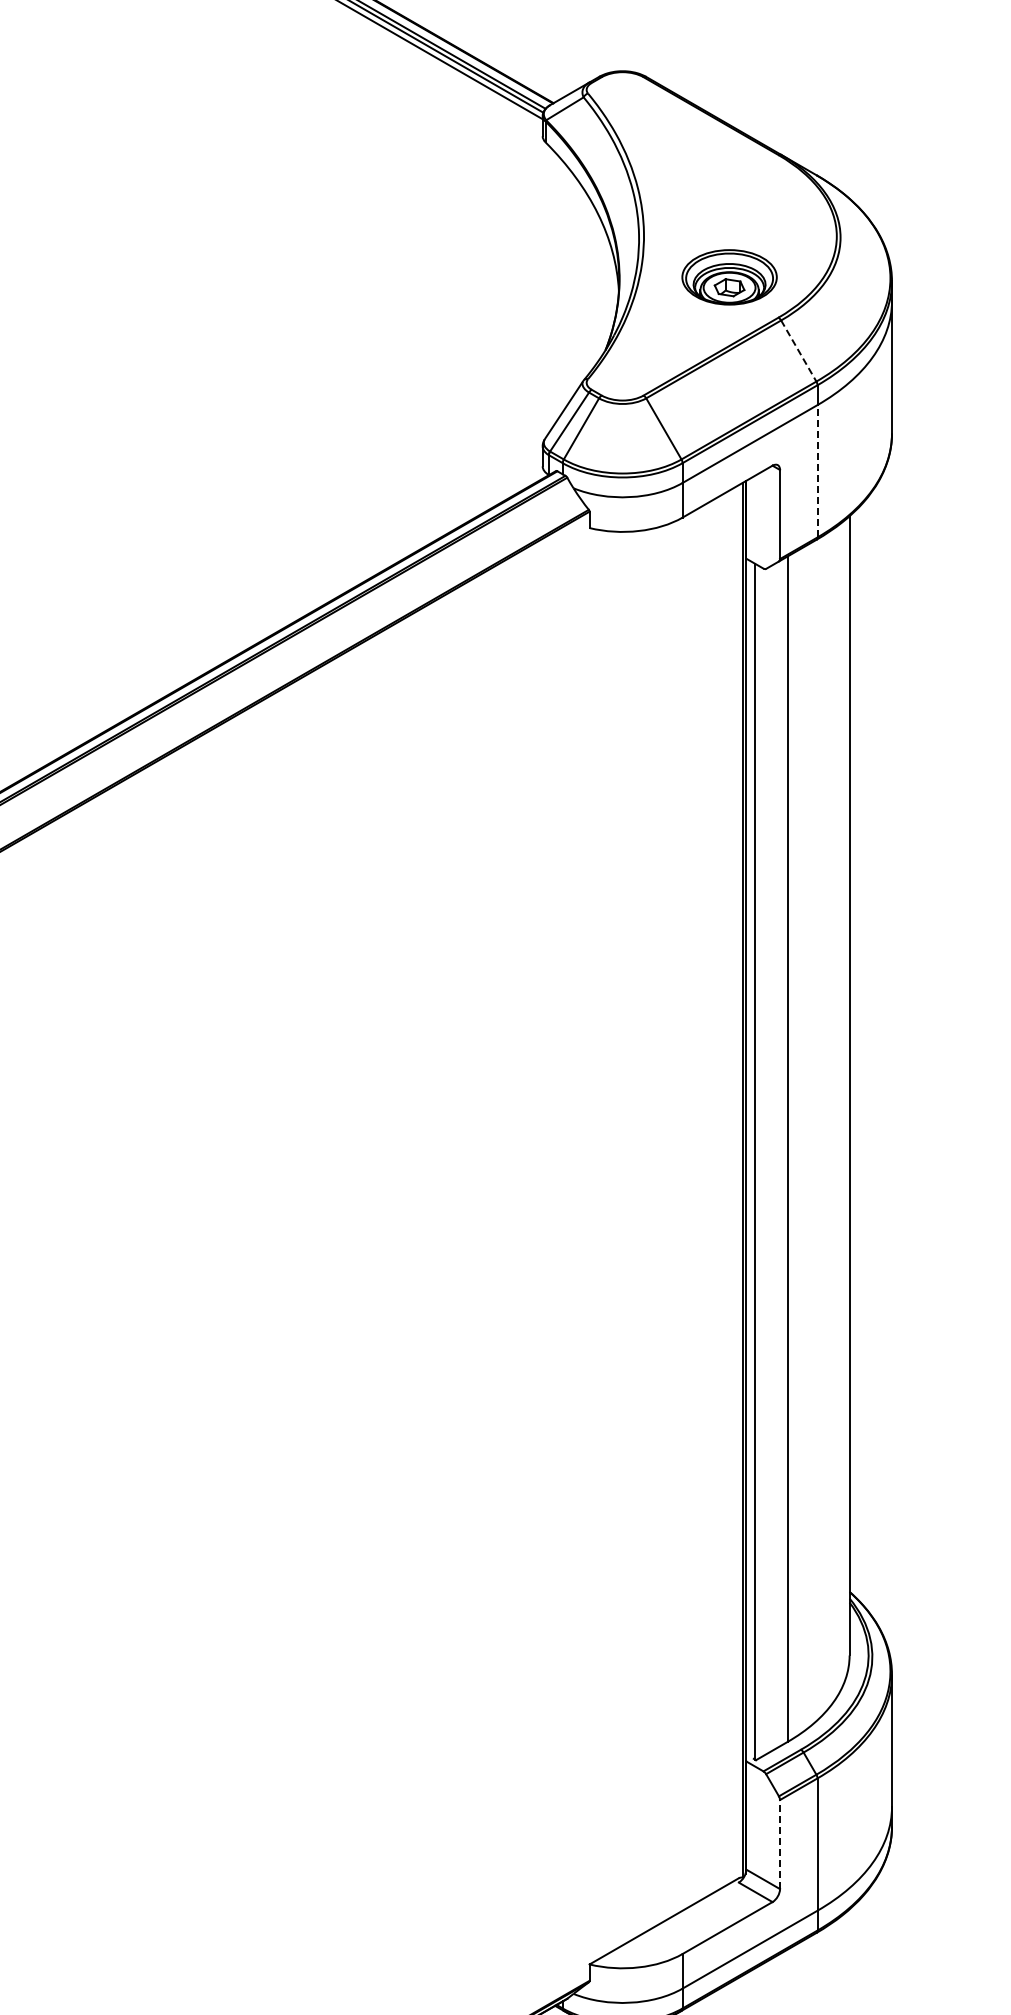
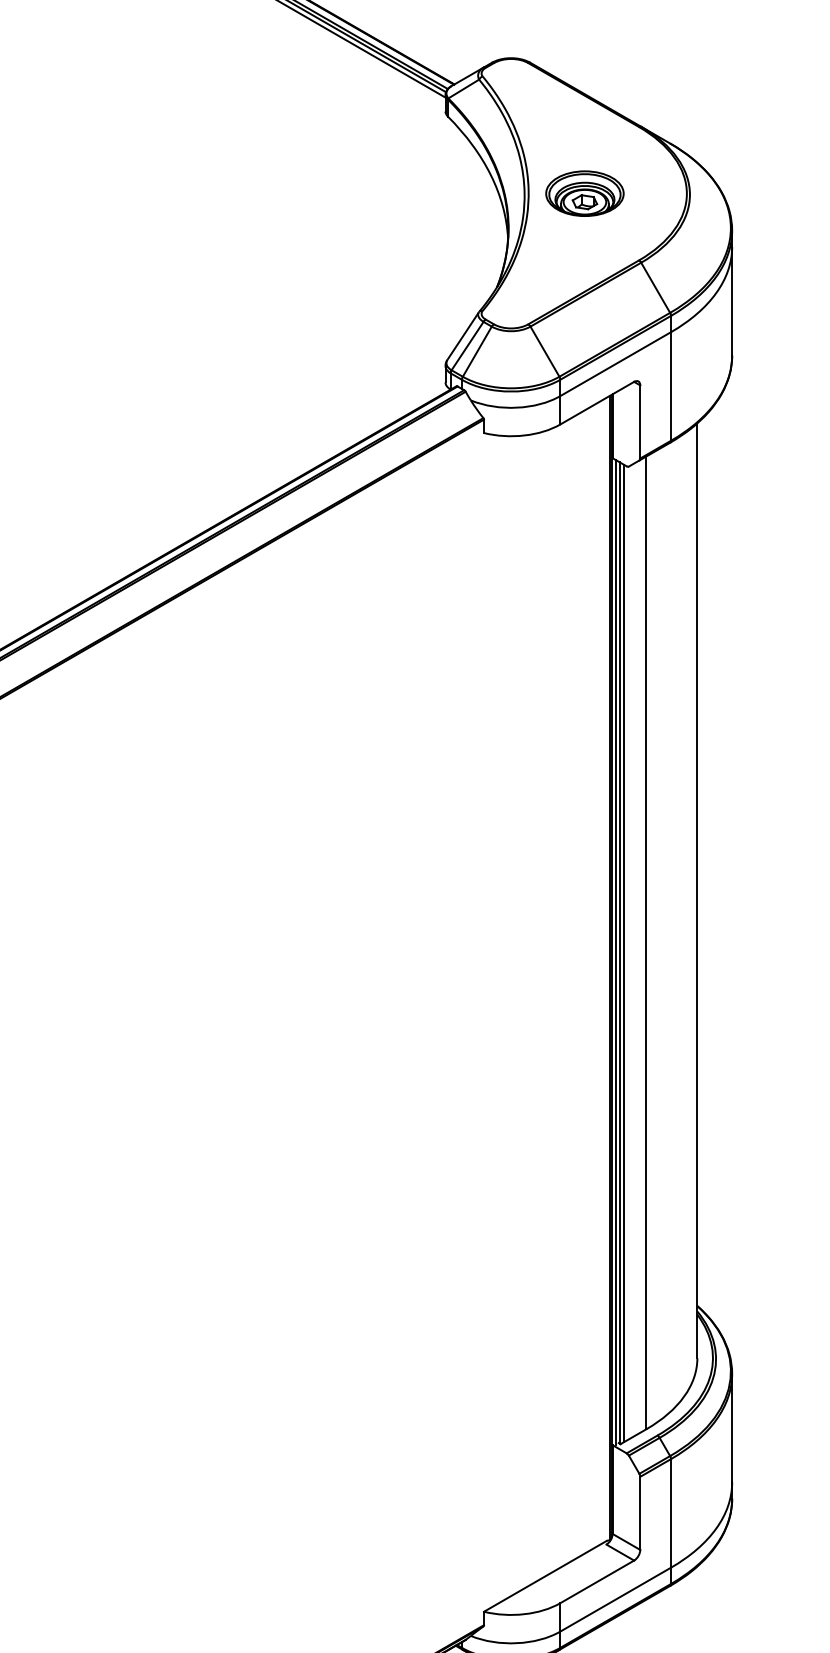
part: (729, 277) -> (584, 193), moved
line: (799, 351) -> (656, 288), dashed -> solid
line: (817, 470) -> (671, 385), dashed -> solid
line: (750, 1160) -> (616, 952), added
line: (759, 1162) -> (623, 953), added
line: (780, 1844) -> (640, 1513), dashed -> solid

